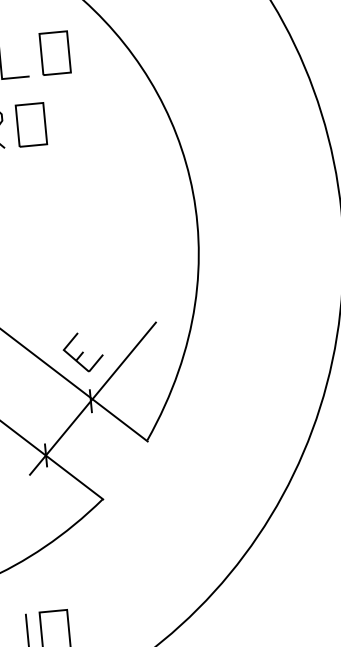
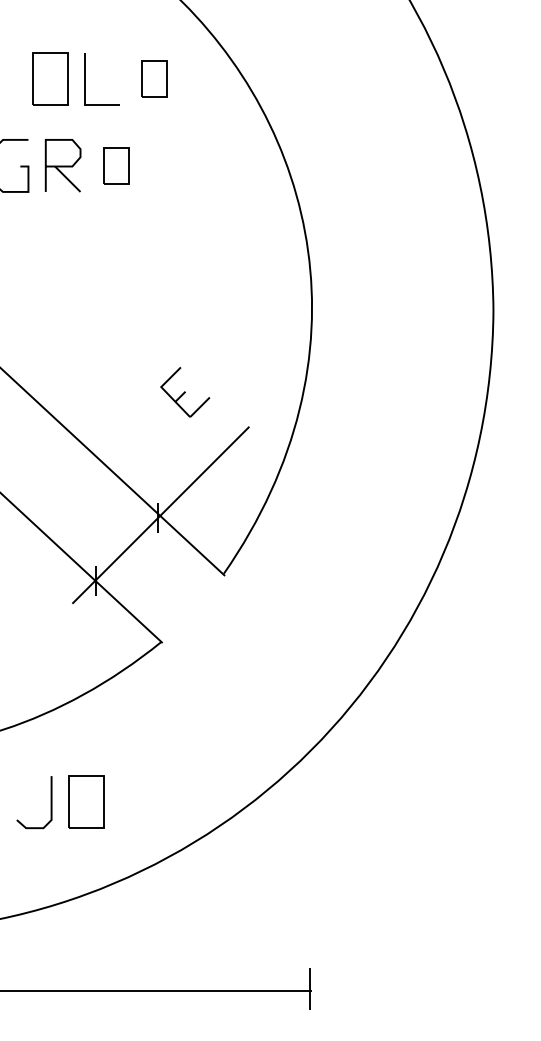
part: (55, 52) -> (154, 78), size x0.7
part: (31, 124) -> (116, 165), size x0.7
part: (83, 352) -> (185, 392), moved

